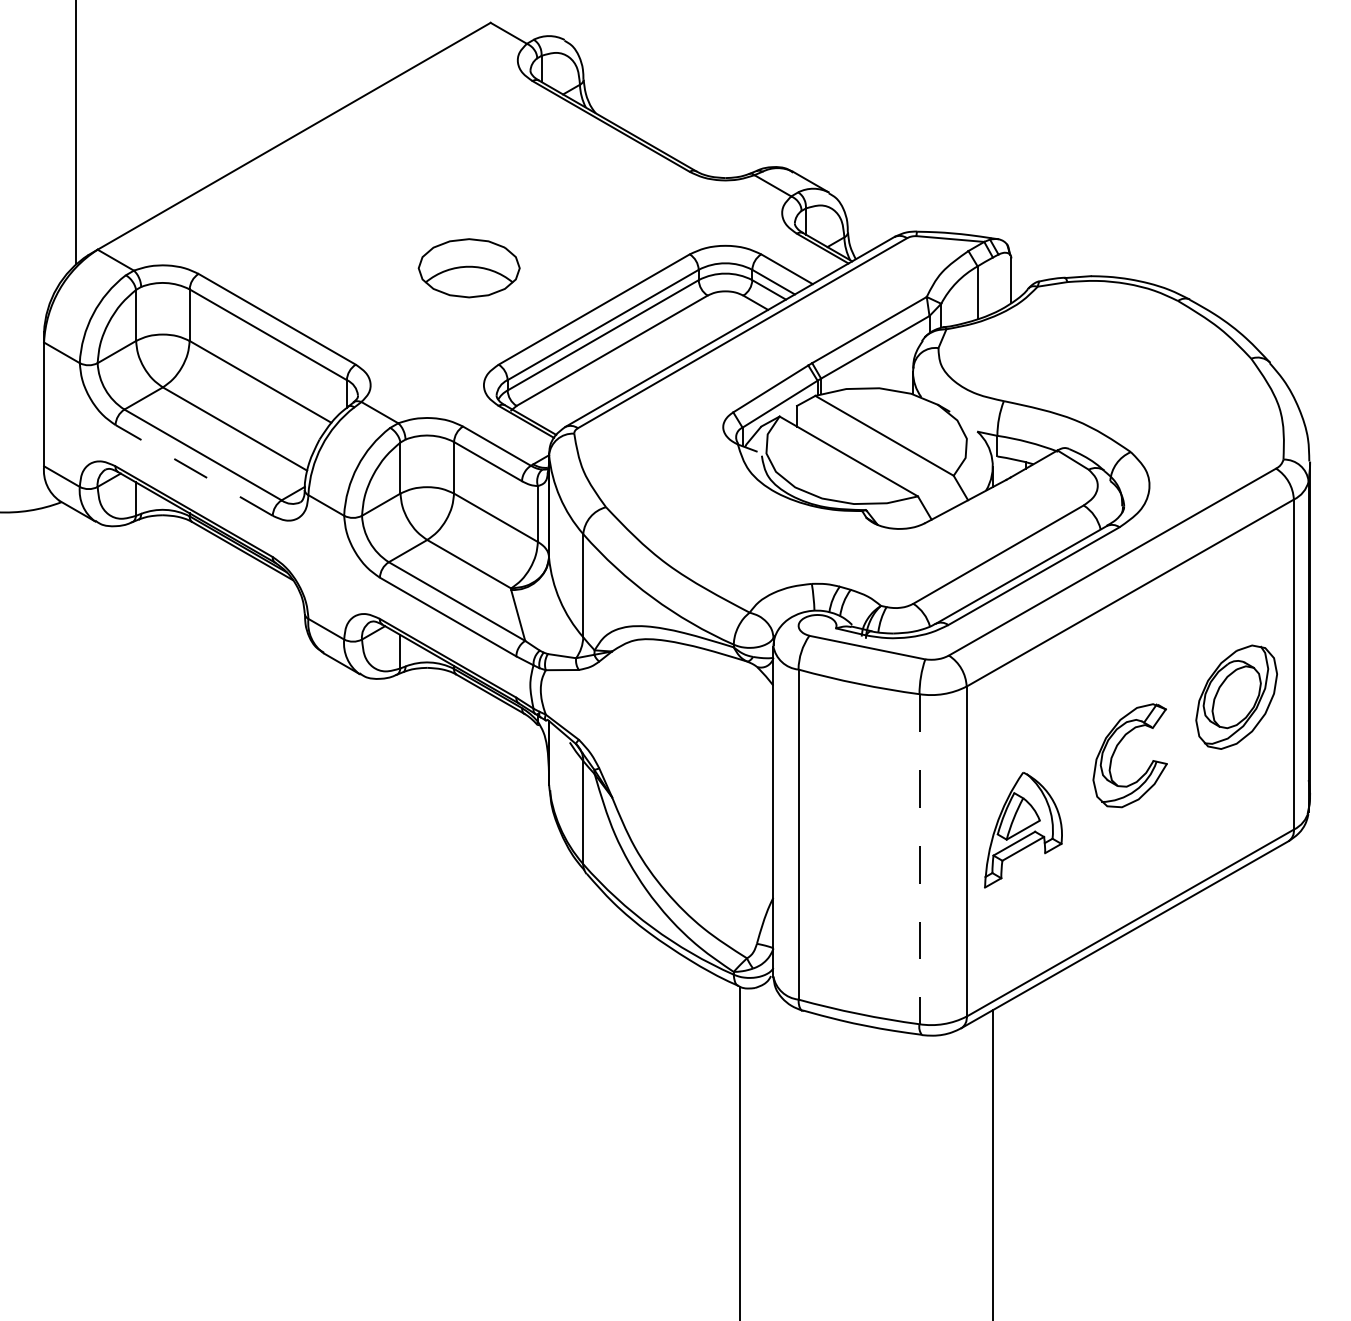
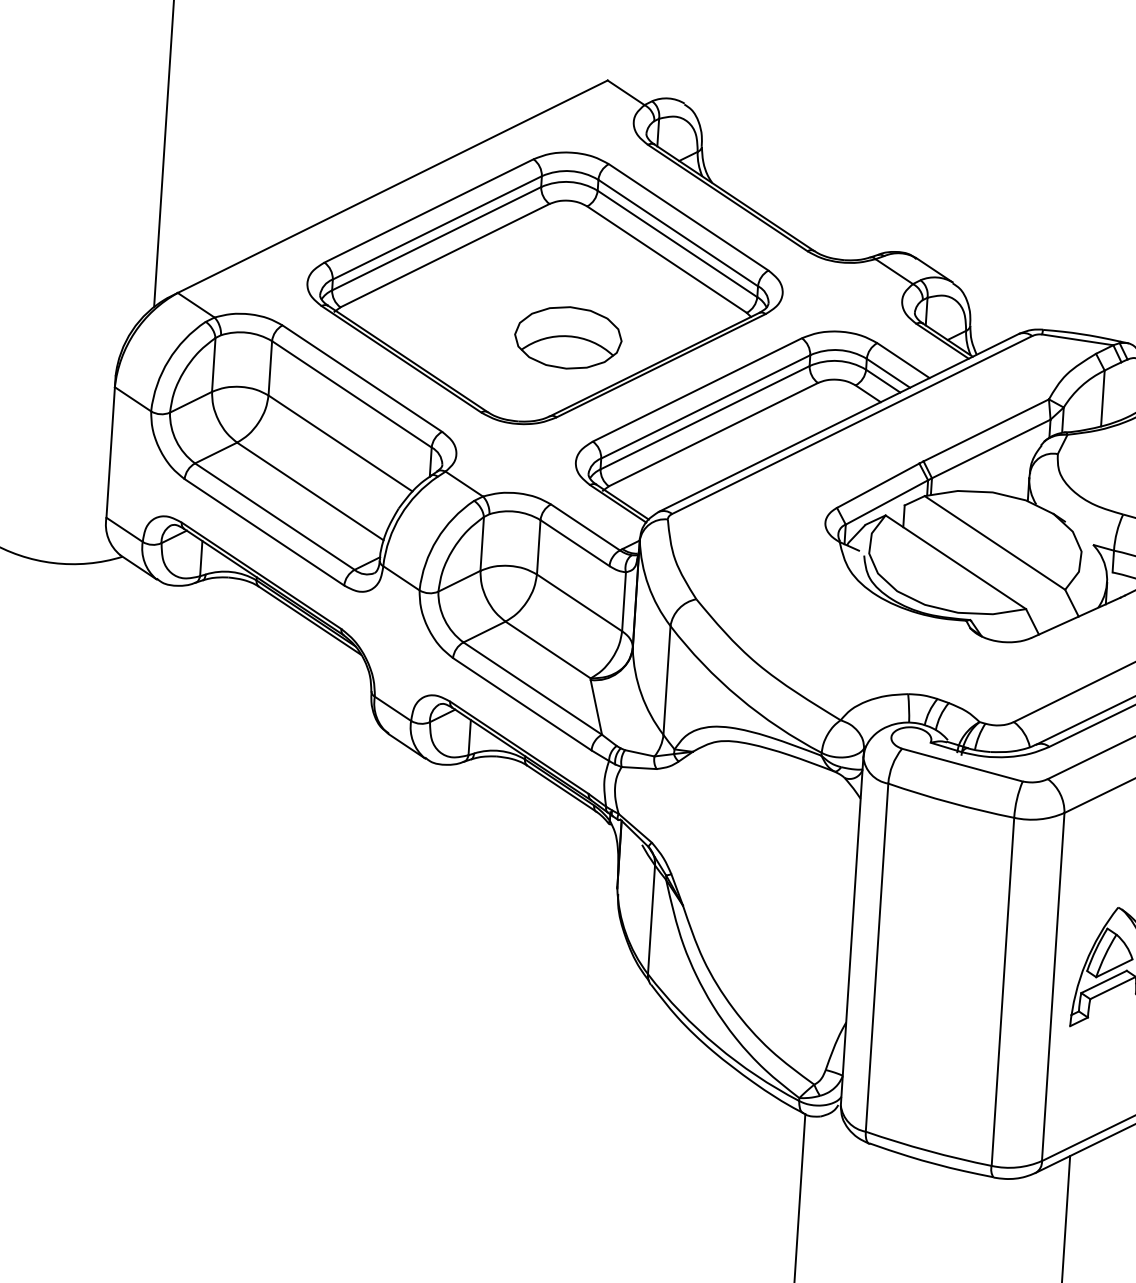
part: (443, 222) -> (544, 287), added
line: (194, 470) -> (264, 532), dashed -> solid
line: (919, 859) -> (1002, 992), dashed -> solid

